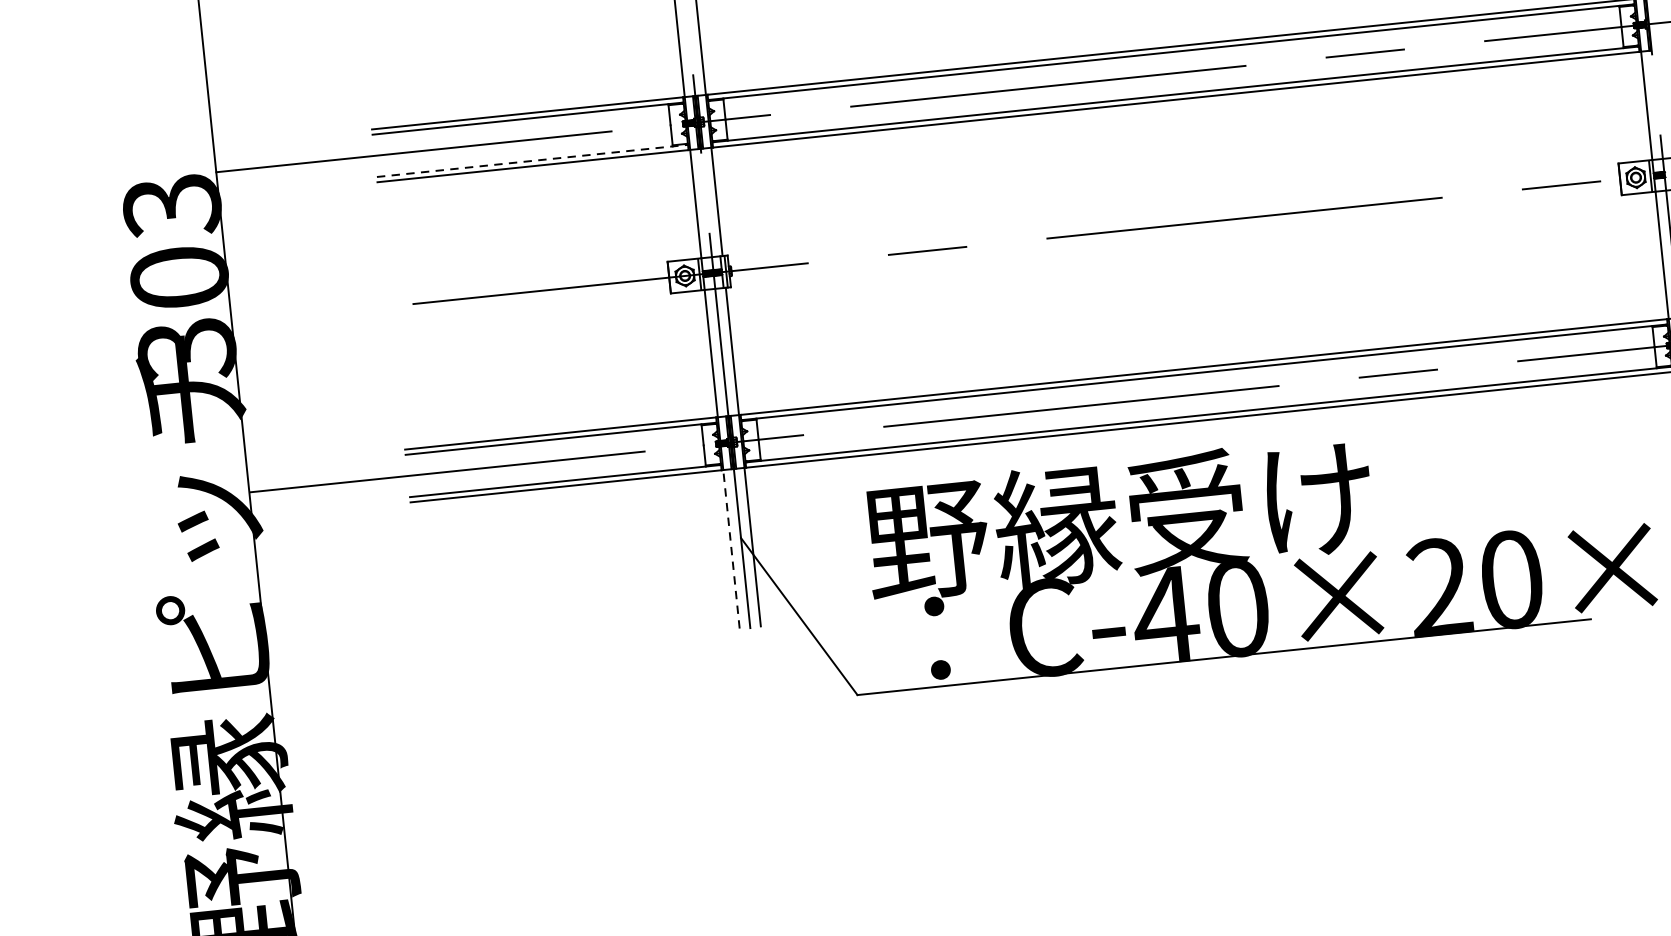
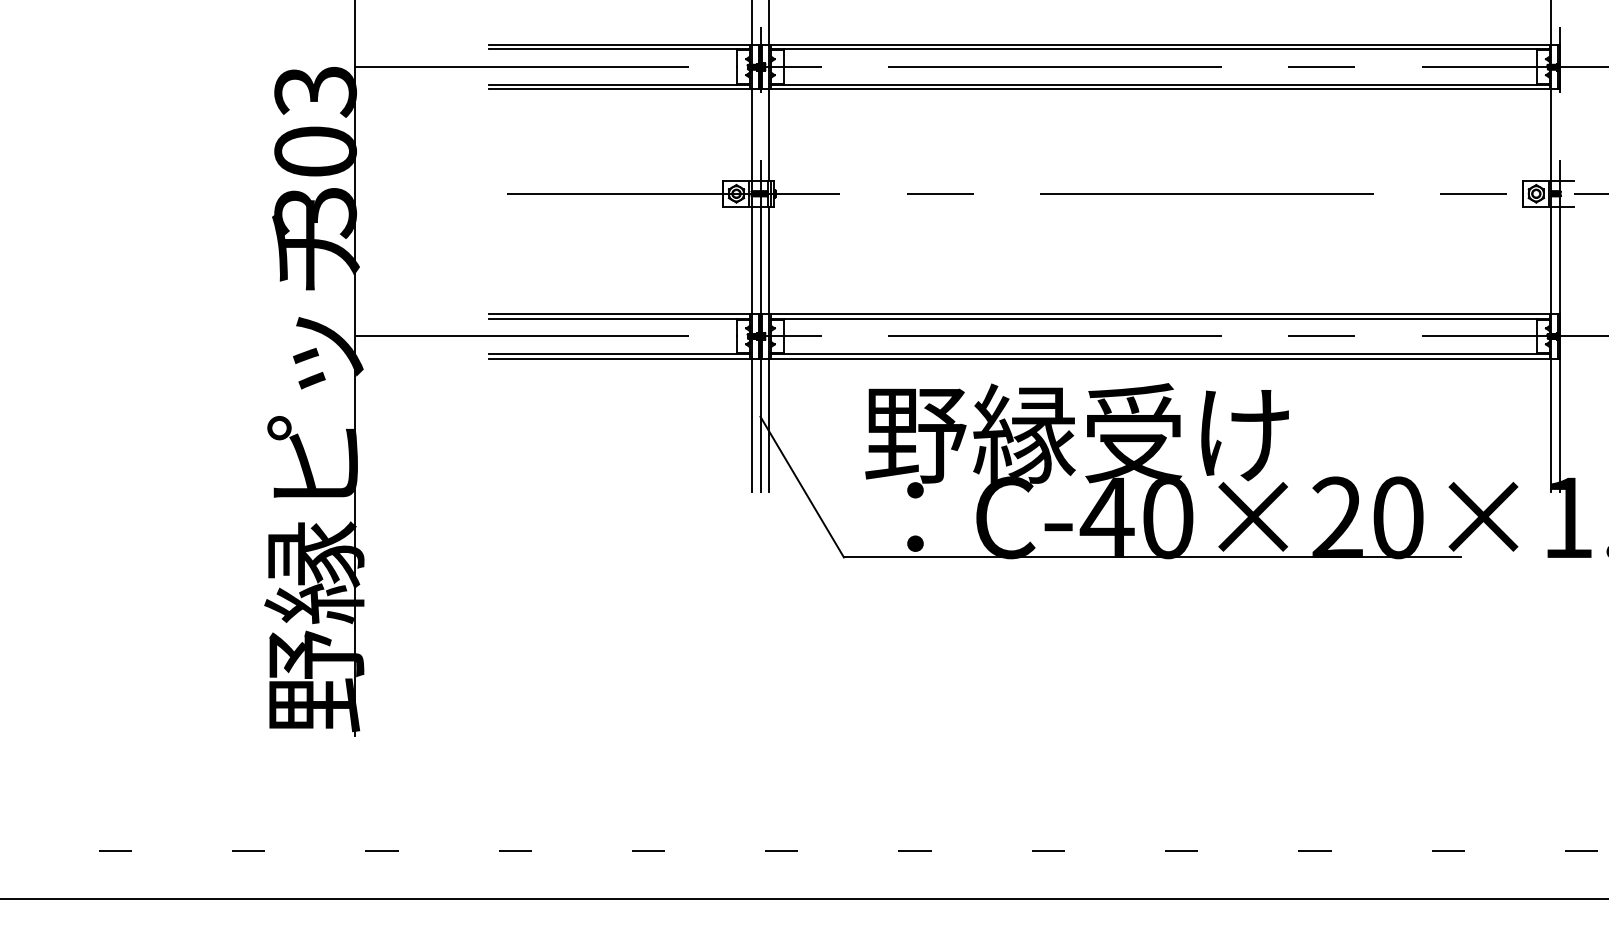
line: (532, 160) -> (619, 84), dashed -> solid
line: (731, 549) -> (751, 425), dashed -> solid

